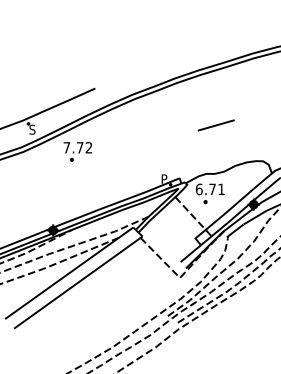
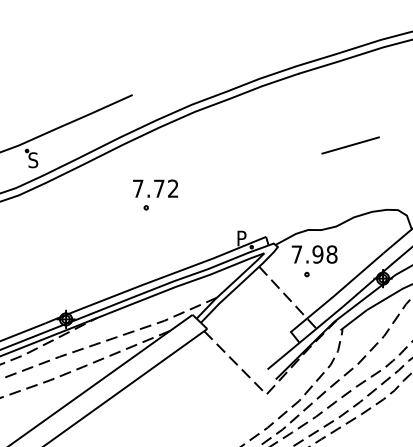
line: (215, 125) -> (349, 145), moved
part: (77, 151) -> (155, 194), moved
text: (209, 189) -> (313, 254), 6.71 -> 7.98

